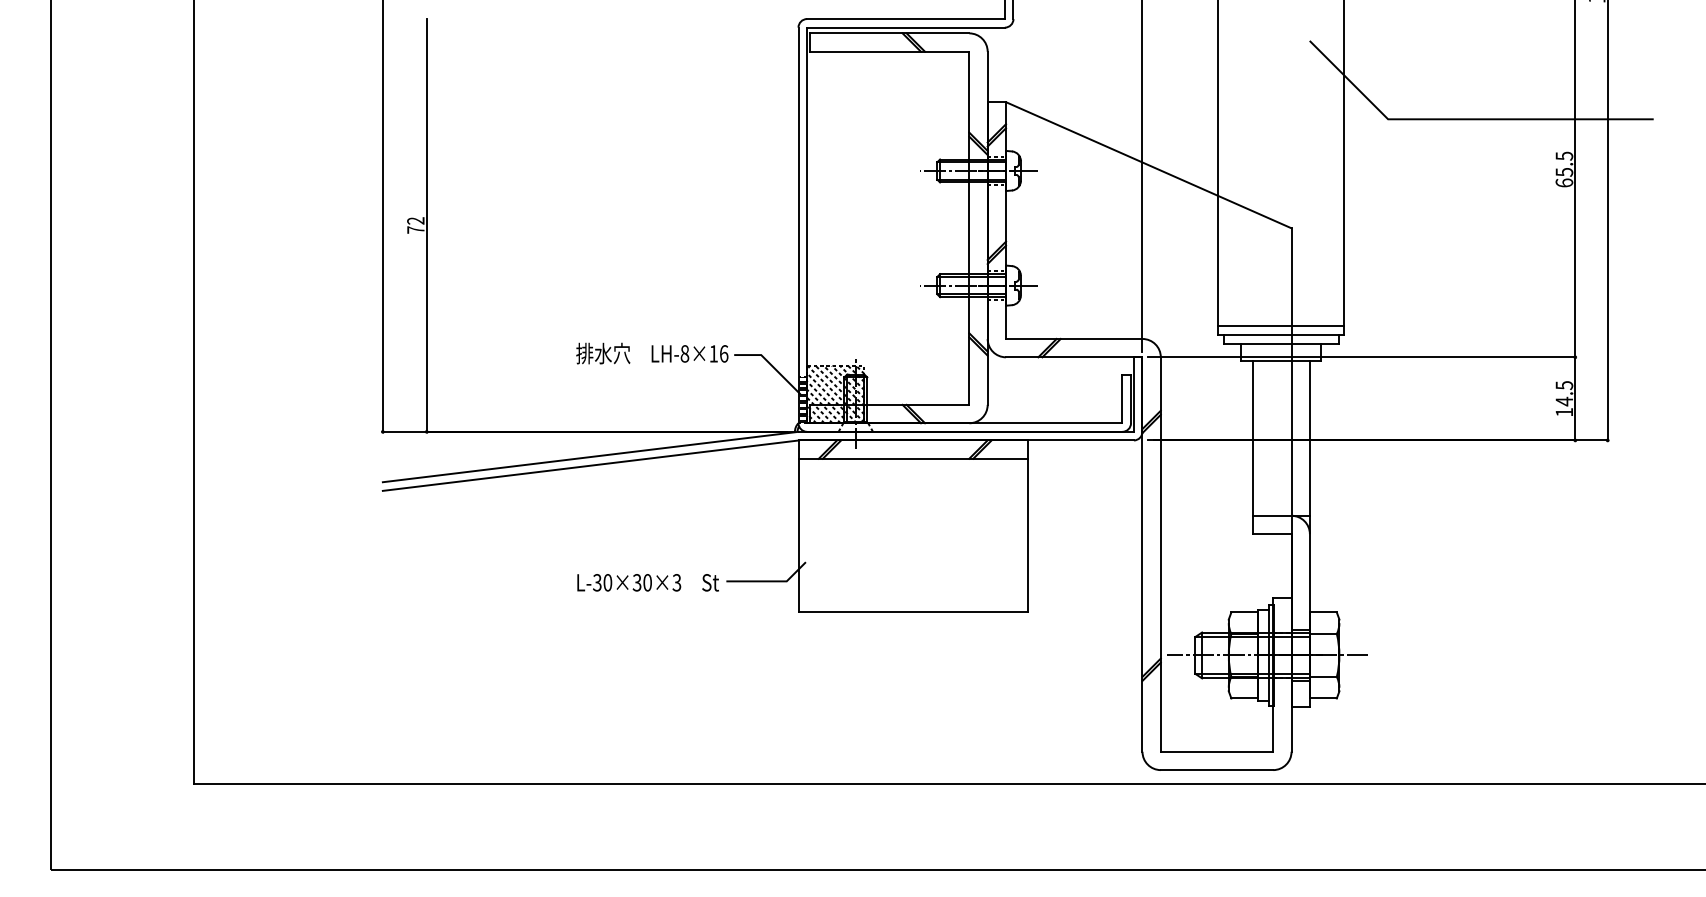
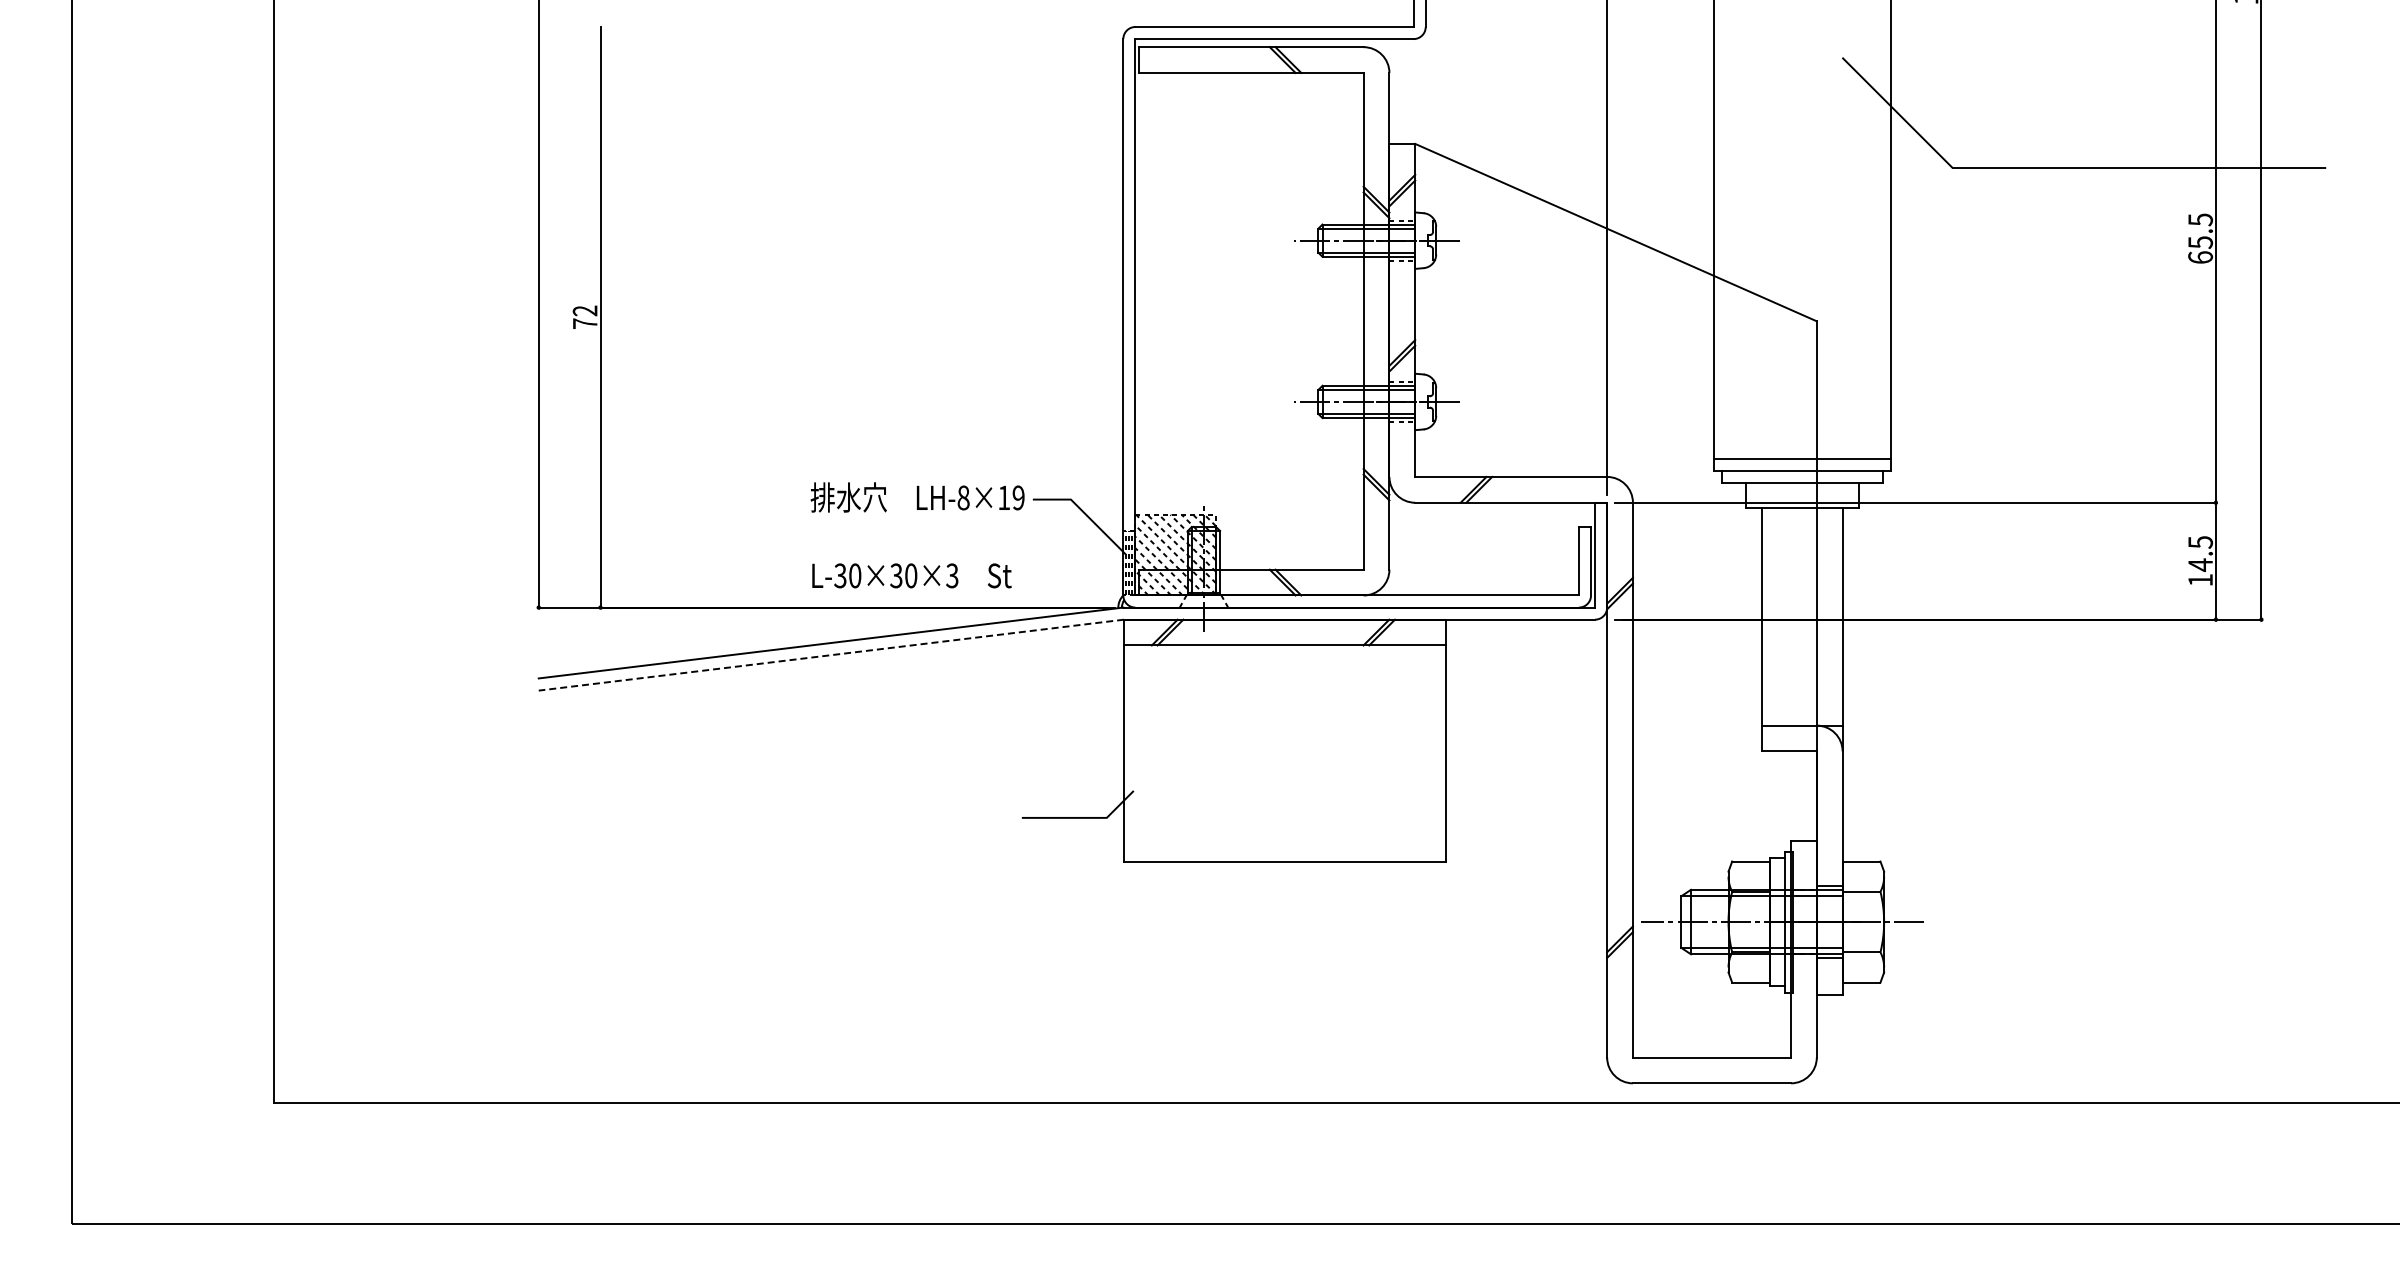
text: (723, 353) -> (1018, 497), LH-8×16 -> LH-8×19
line: (590, 465) -> (831, 655), solid -> dashed
text: (647, 582) -> (911, 575), moved

